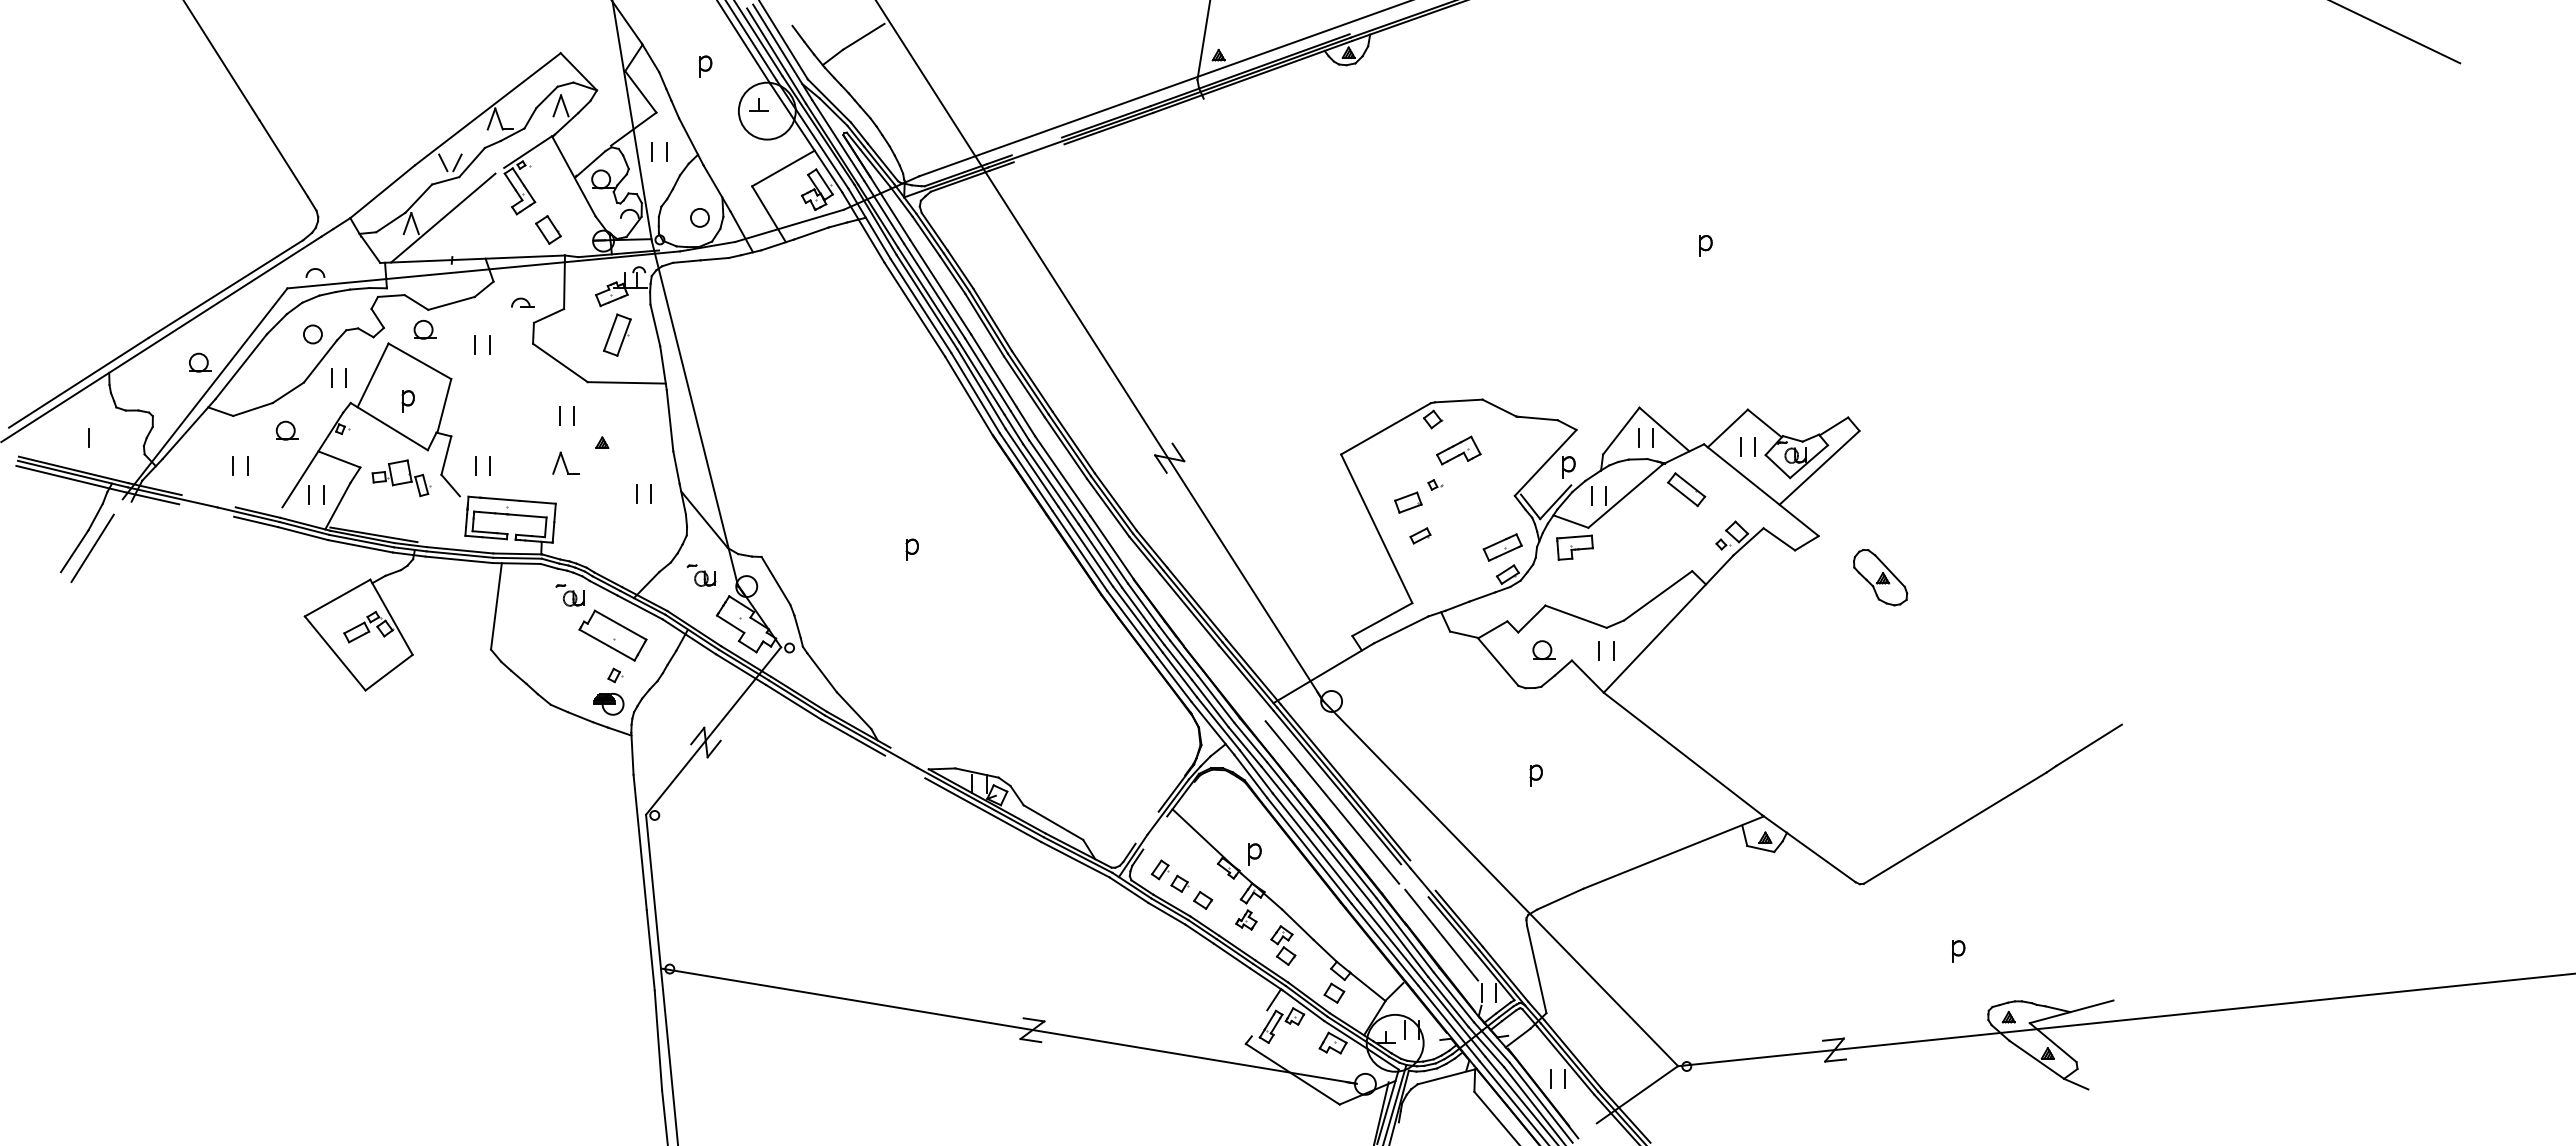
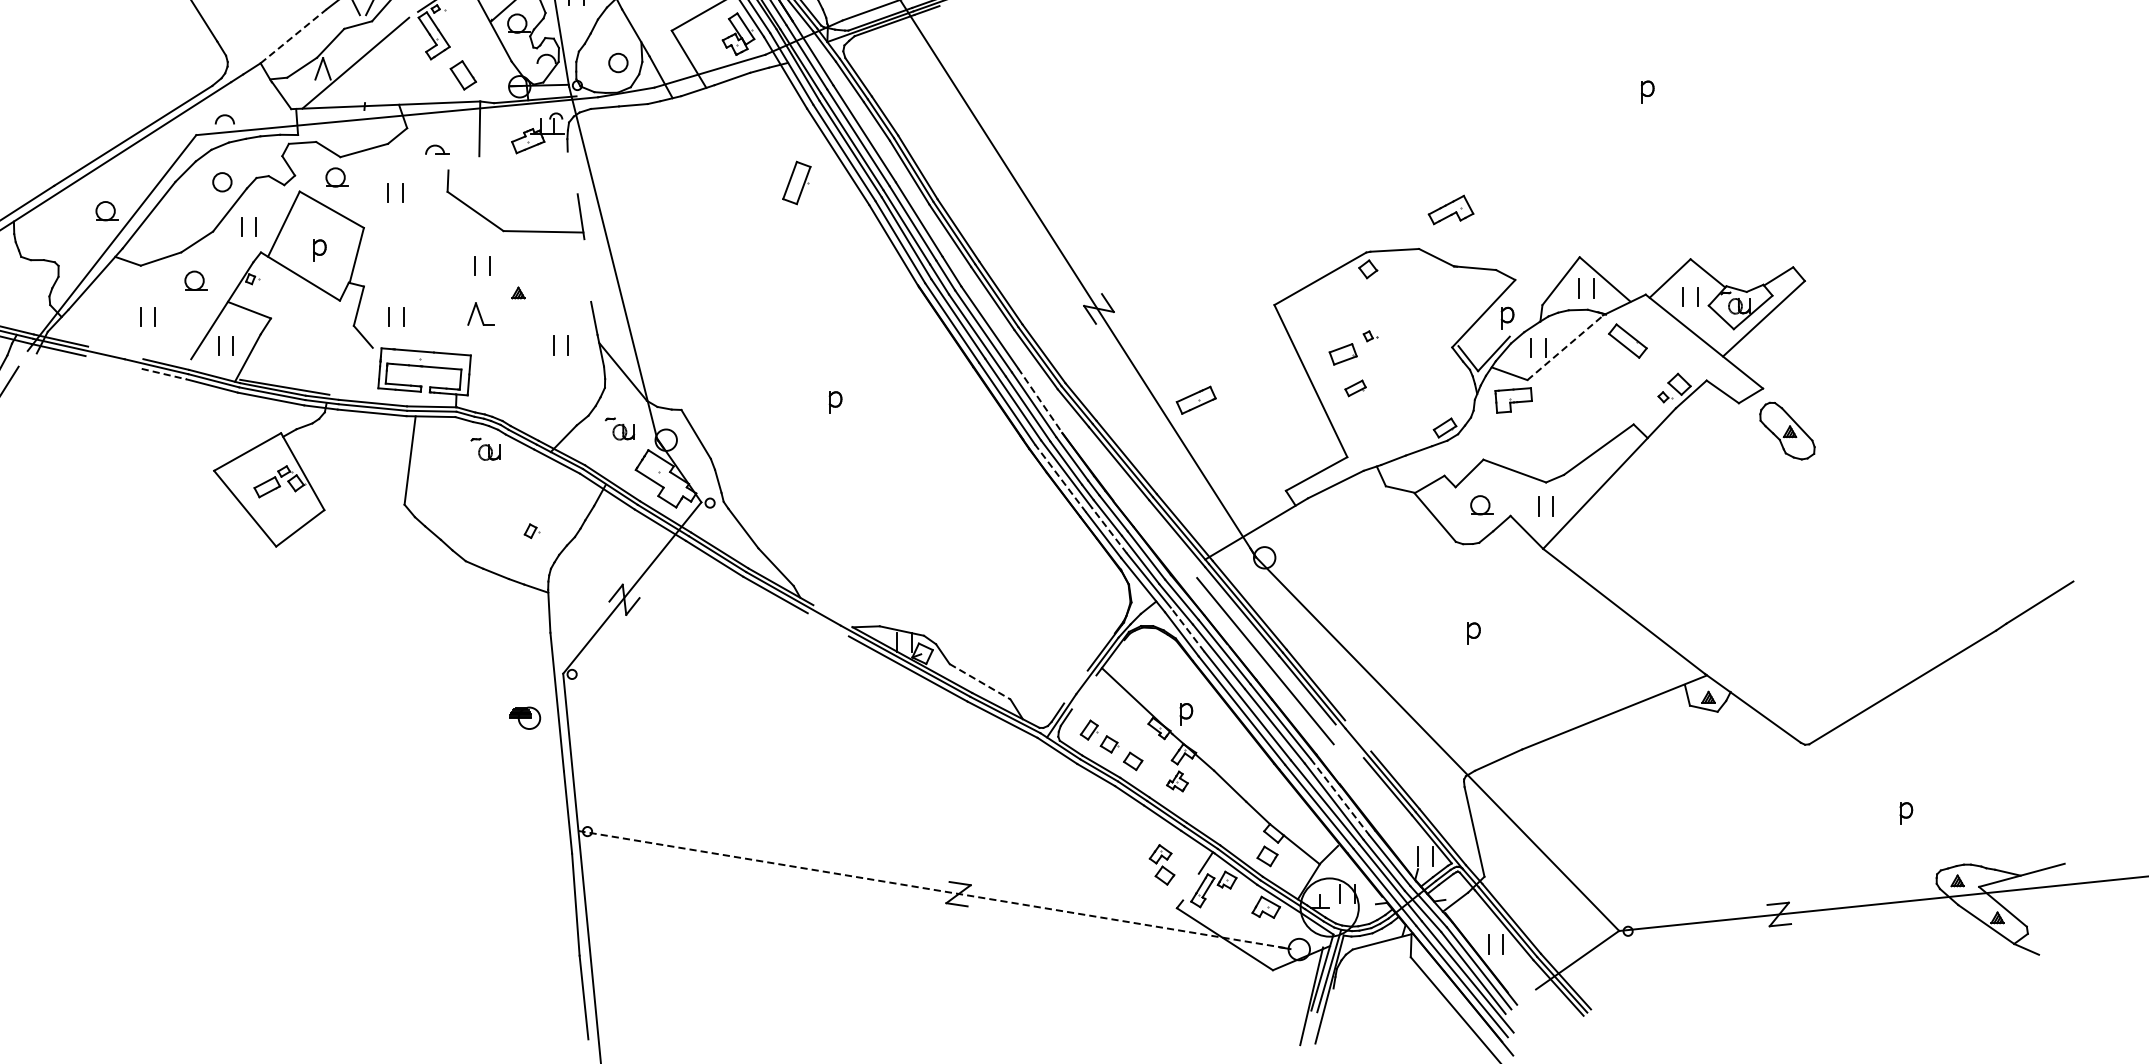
line: (382, 191) -> (293, 36), solid -> dashed
line: (548, 315) -> (463, 162), removed
line: (655, 325) -> (572, 173), removed
part: (617, 334) -> (796, 182), moved
line: (669, 420) -> (587, 270), removed
part: (1458, 450) -> (1450, 209), moved
part: (401, 478) -> (312, 329), removed
line: (1626, 495) -> (1566, 347), solid -> dashed
line: (256, 521) -> (164, 373), solid -> dashed
part: (1502, 547) -> (1196, 400), moved
line: (1112, 548) -> (1040, 401), solid -> dashed
part: (1880, 577) -> (1787, 430), moved
line: (1132, 624) -> (1060, 479), solid -> dashed
part: (612, 635) -> (528, 490), removed
line: (1180, 675) -> (1110, 531), solid -> dashed
part: (608, 703) -> (524, 717), moved
line: (1256, 771) -> (1187, 629), solid -> dashed
line: (1053, 822) -> (980, 681), solid -> dashed
line: (1441, 934) -> (1377, 796), removed
line: (1405, 935) -> (1340, 797), solid -> dashed
part: (1283, 945) -> (1162, 864), moved
line: (1009, 1026) -> (935, 890), solid -> dashed

